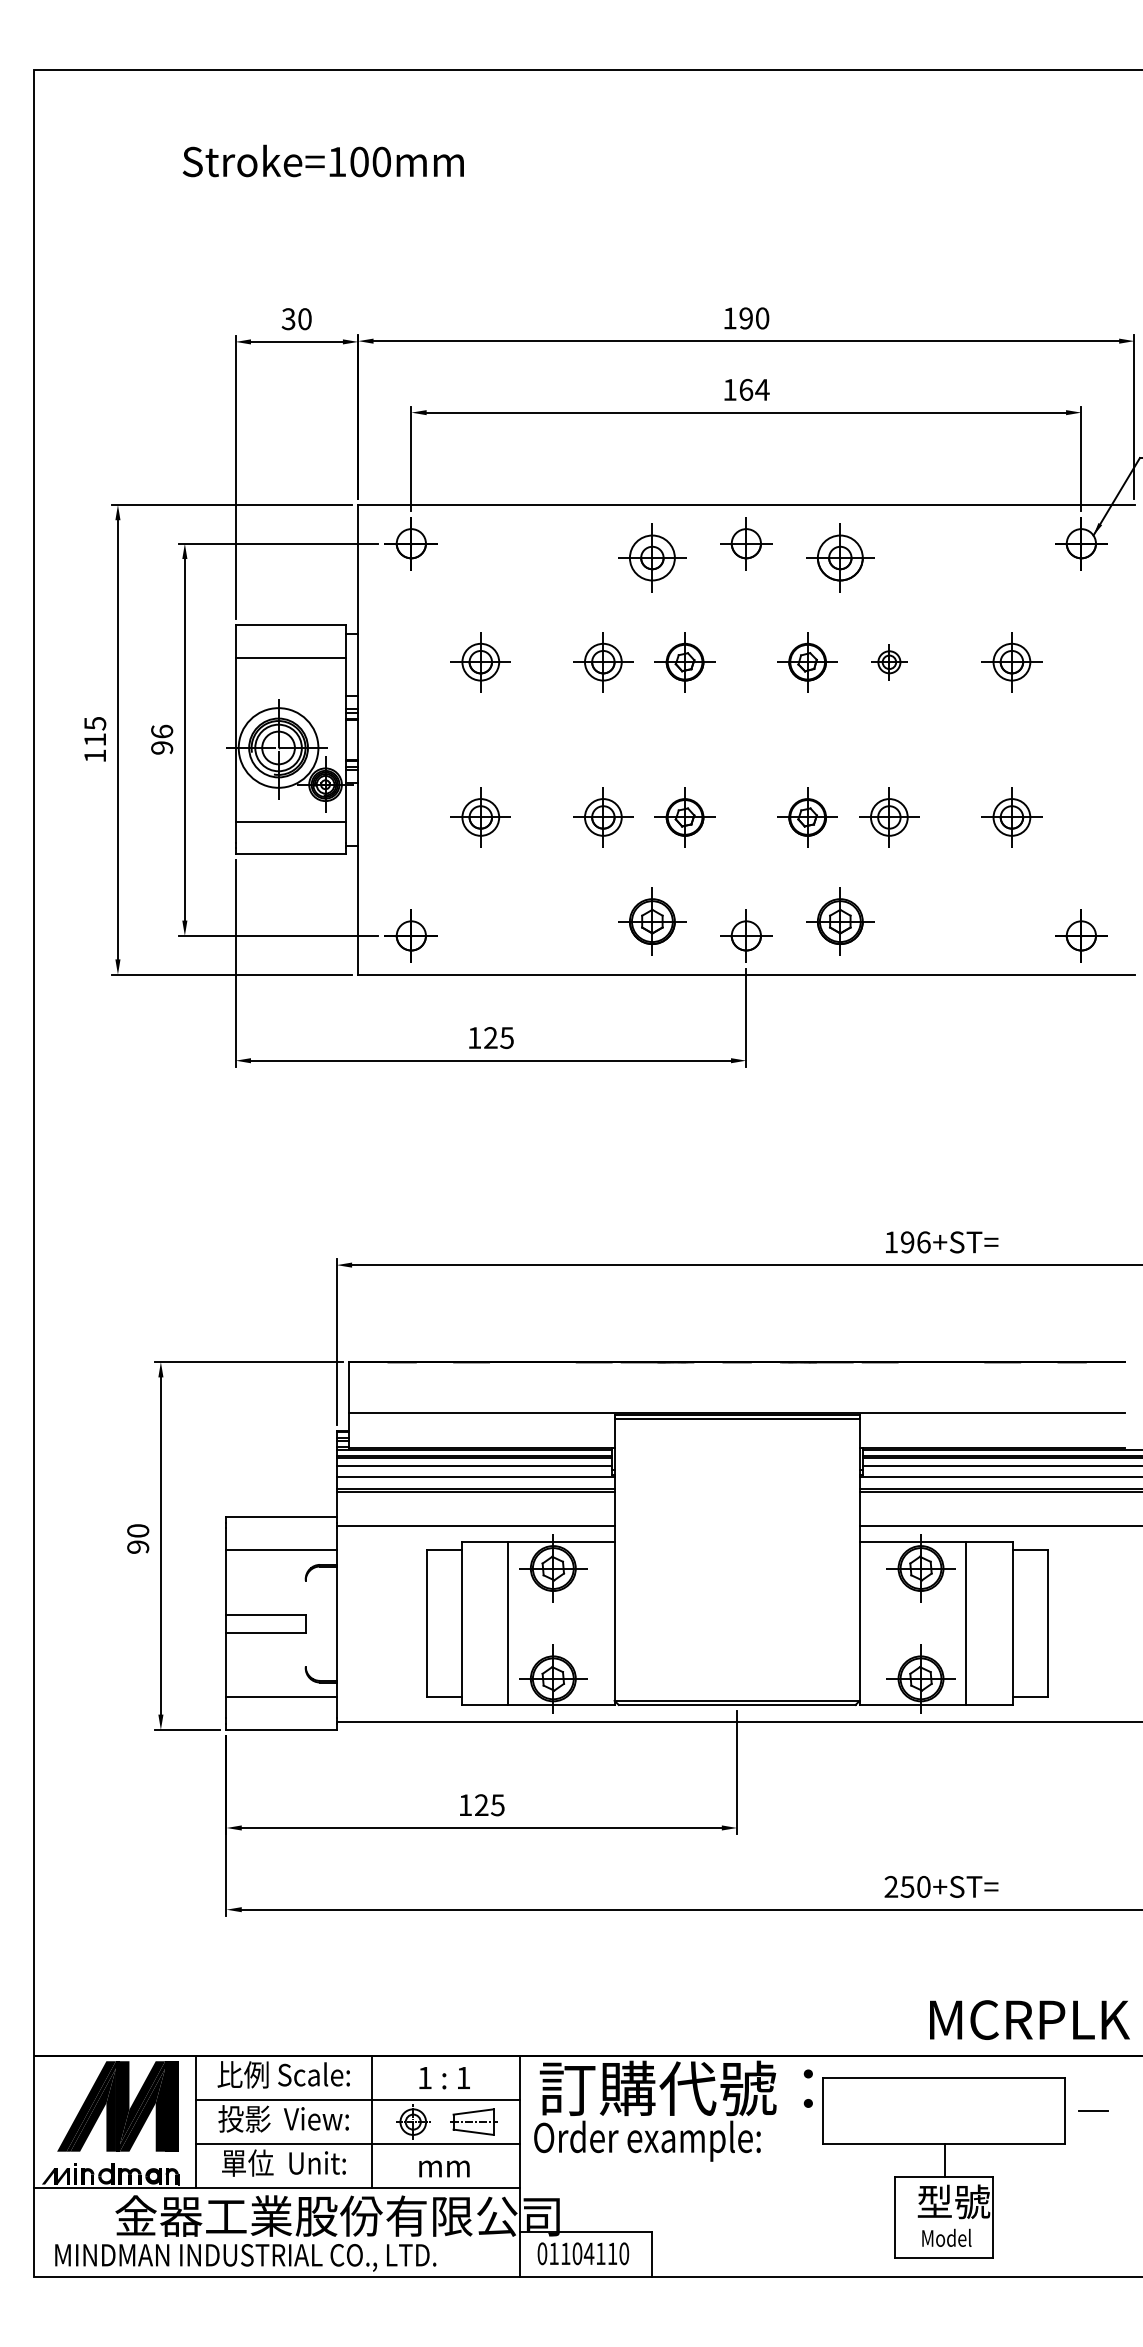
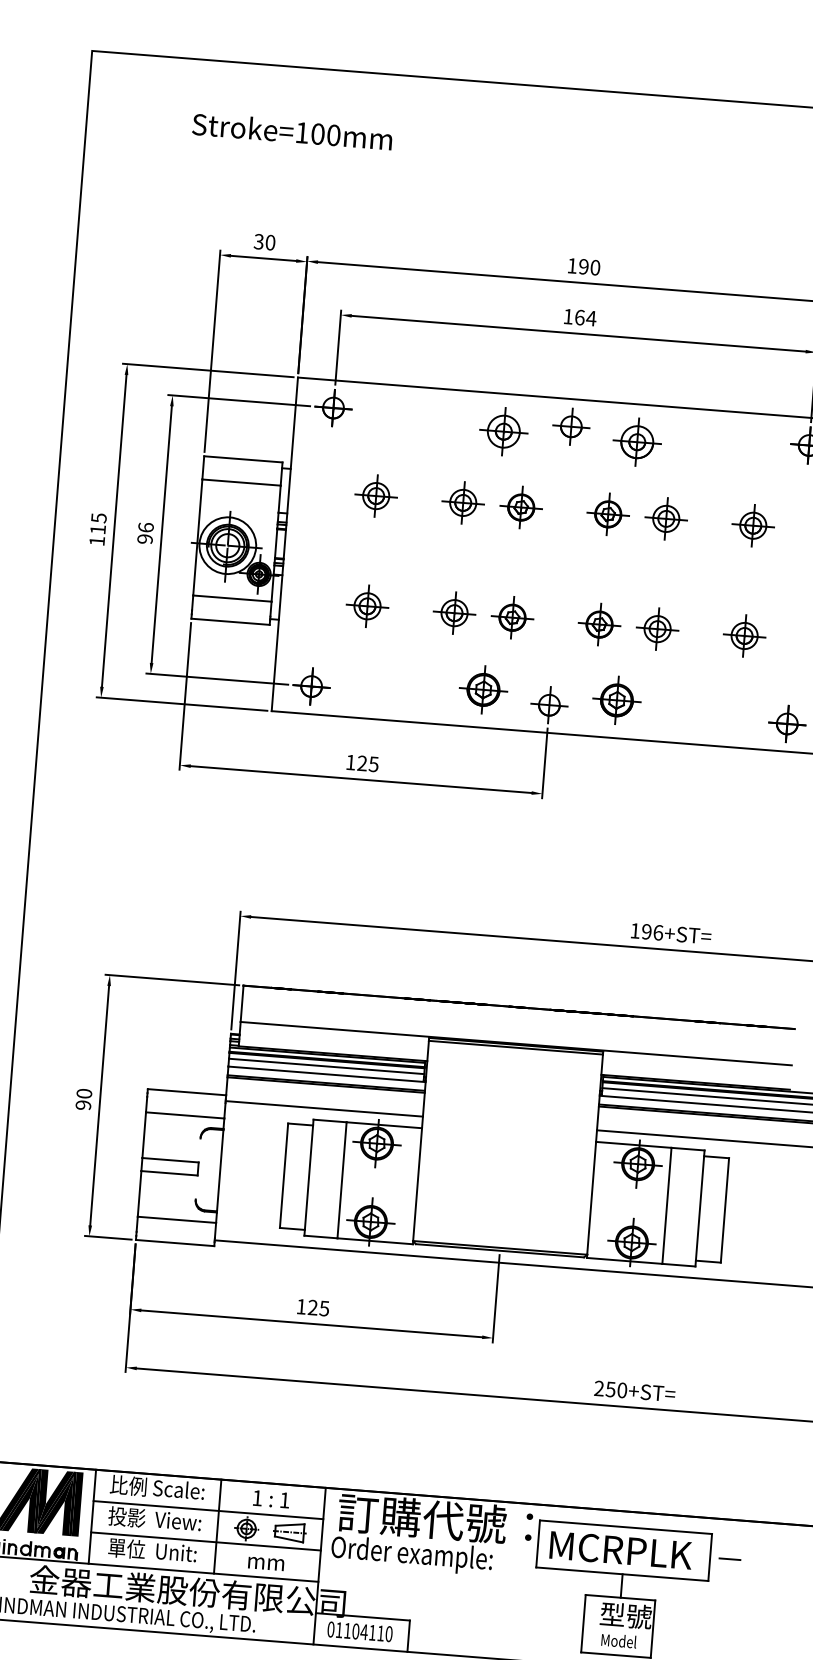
part: (889, 662) -> (666, 519), size x1.67
text: (1029, 2019) -> (620, 1550), moved

